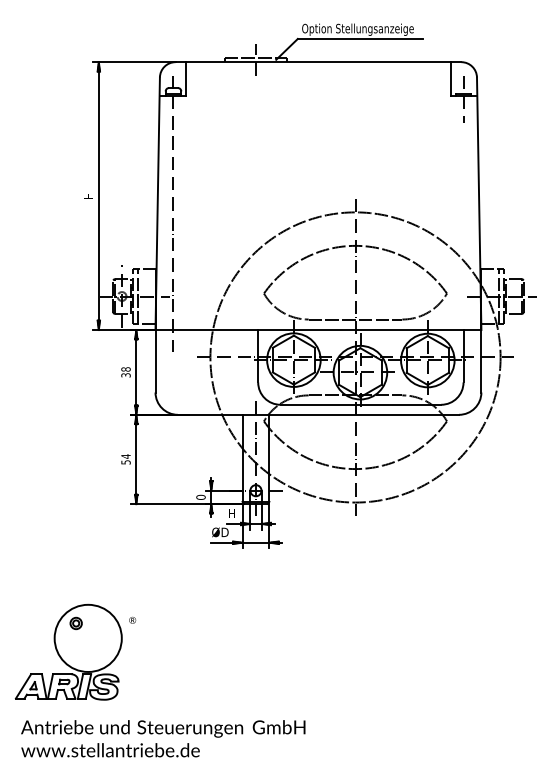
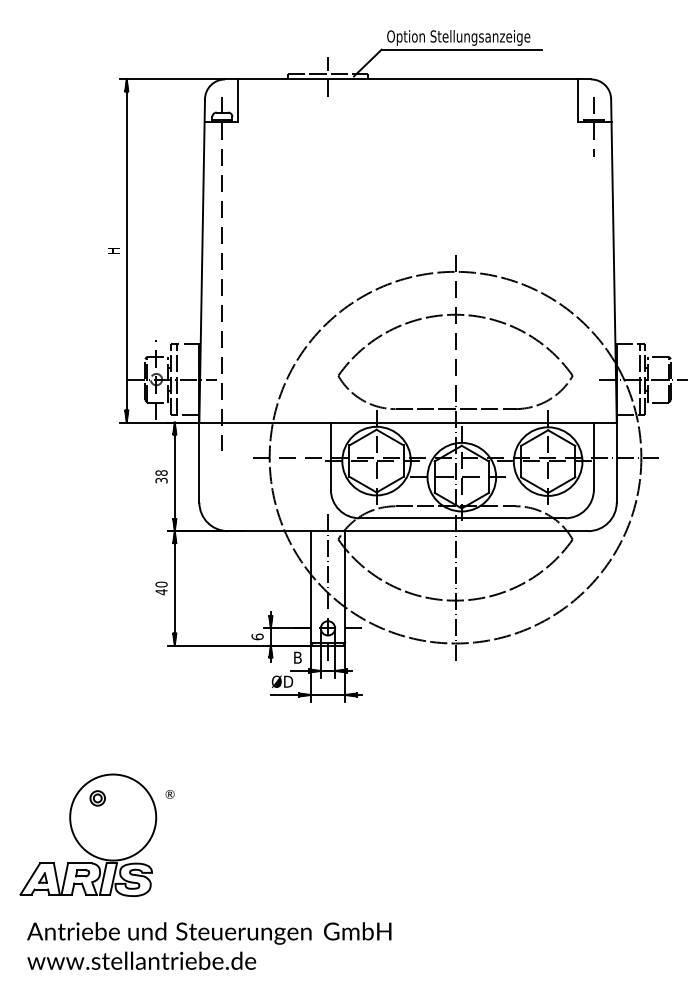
text: (125, 459) -> (161, 588), 54 -> 40
text: (200, 497) -> (257, 636), 0 -> 6
text: (232, 513) -> (297, 657), H -> B

